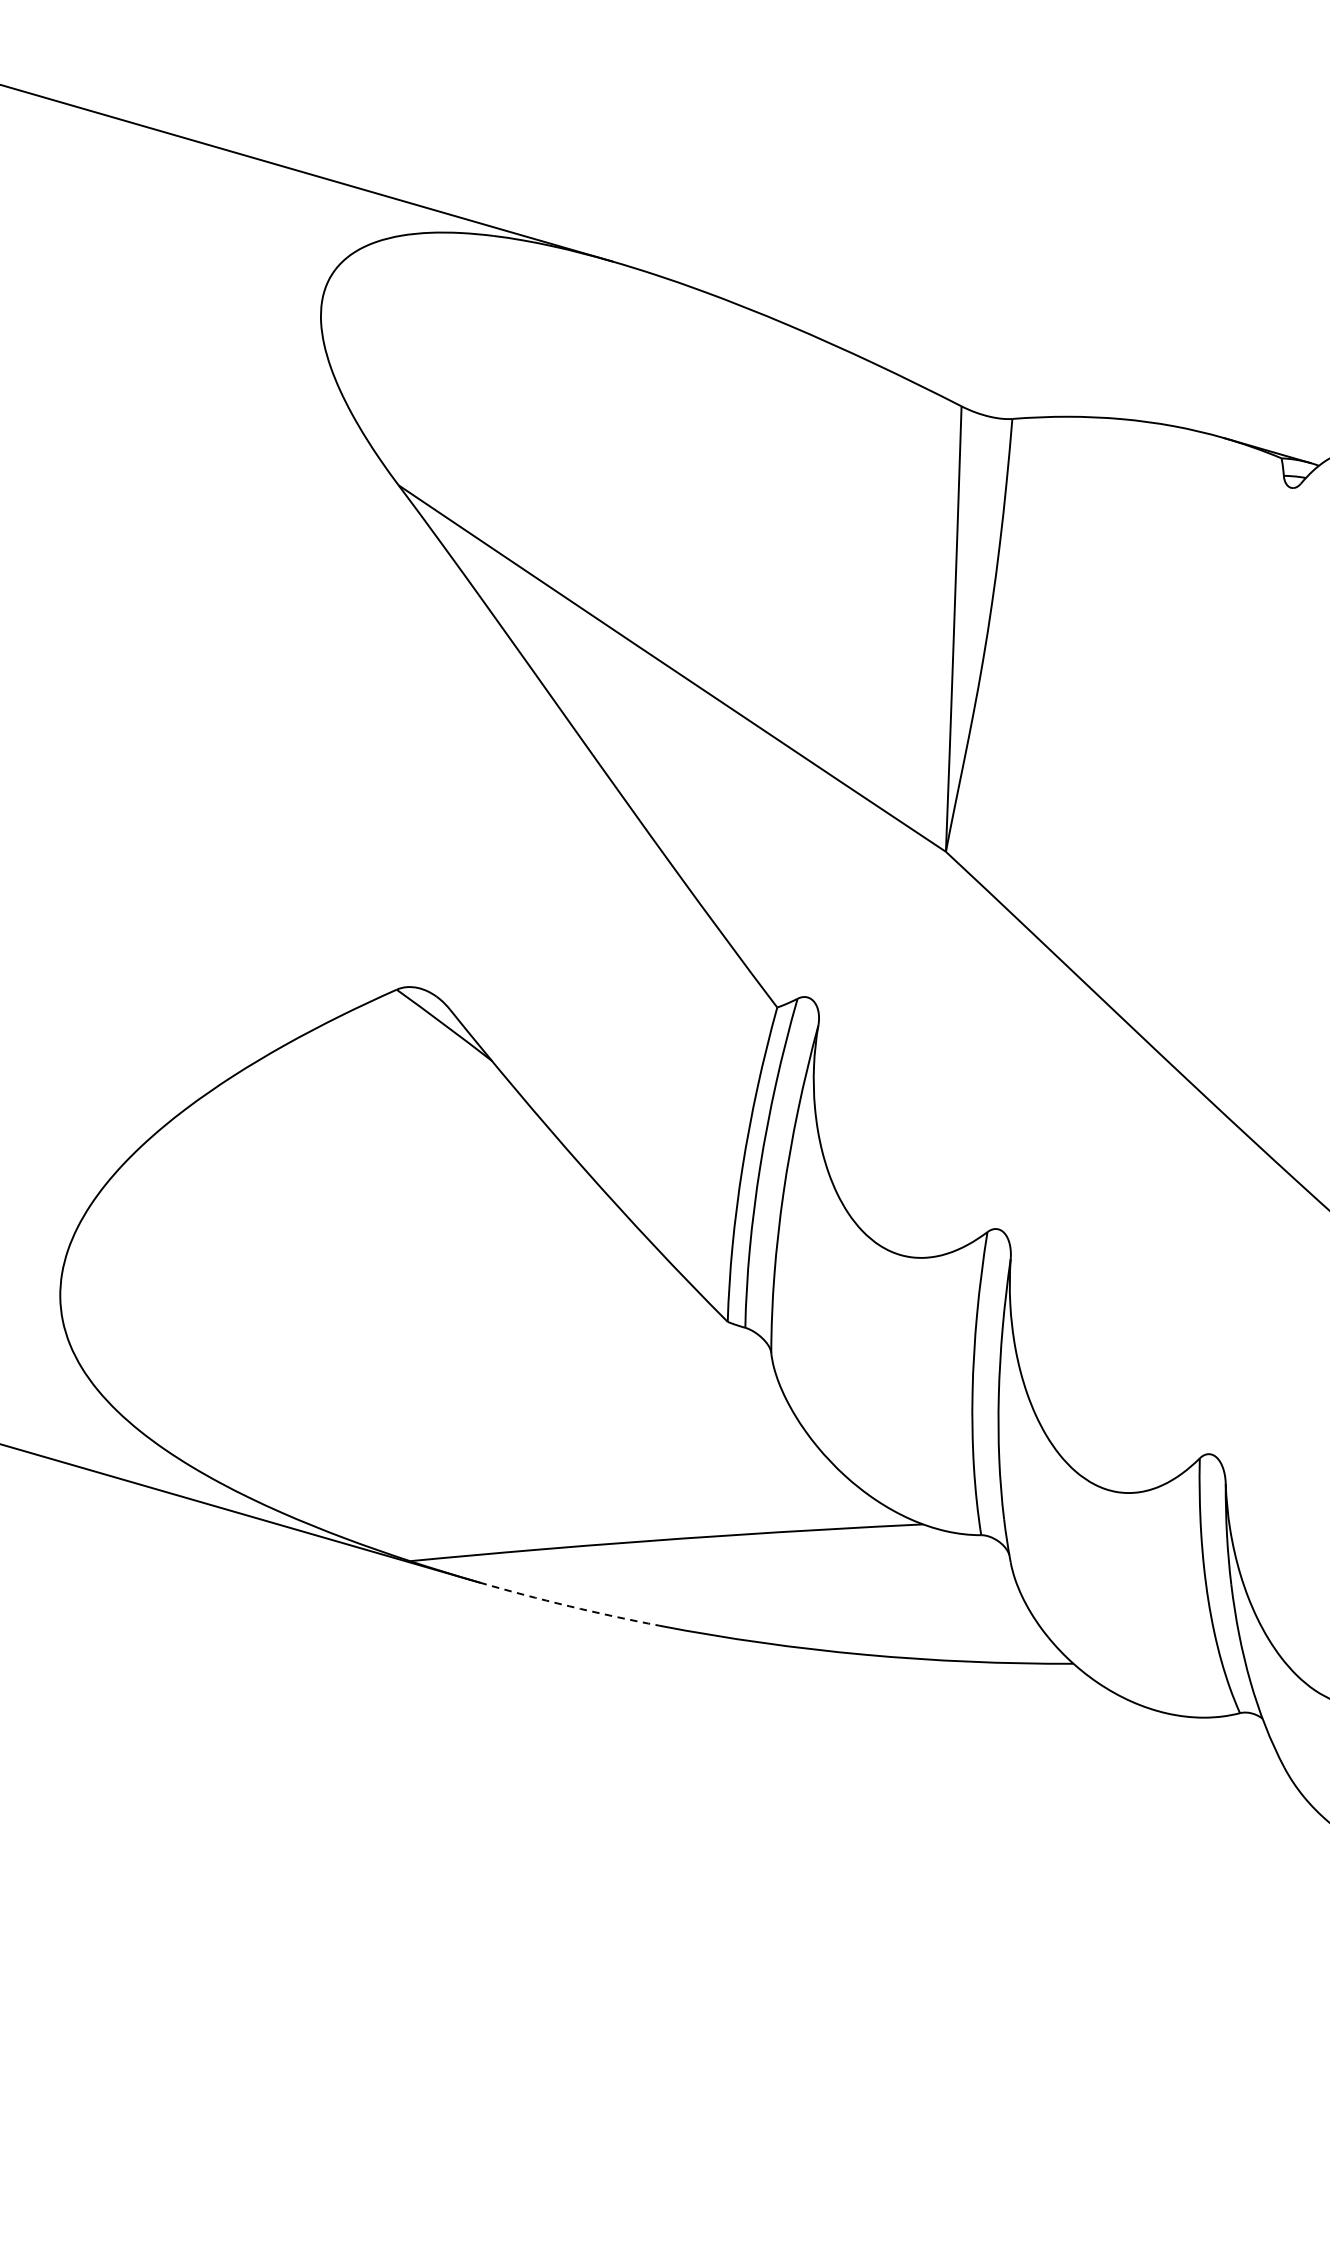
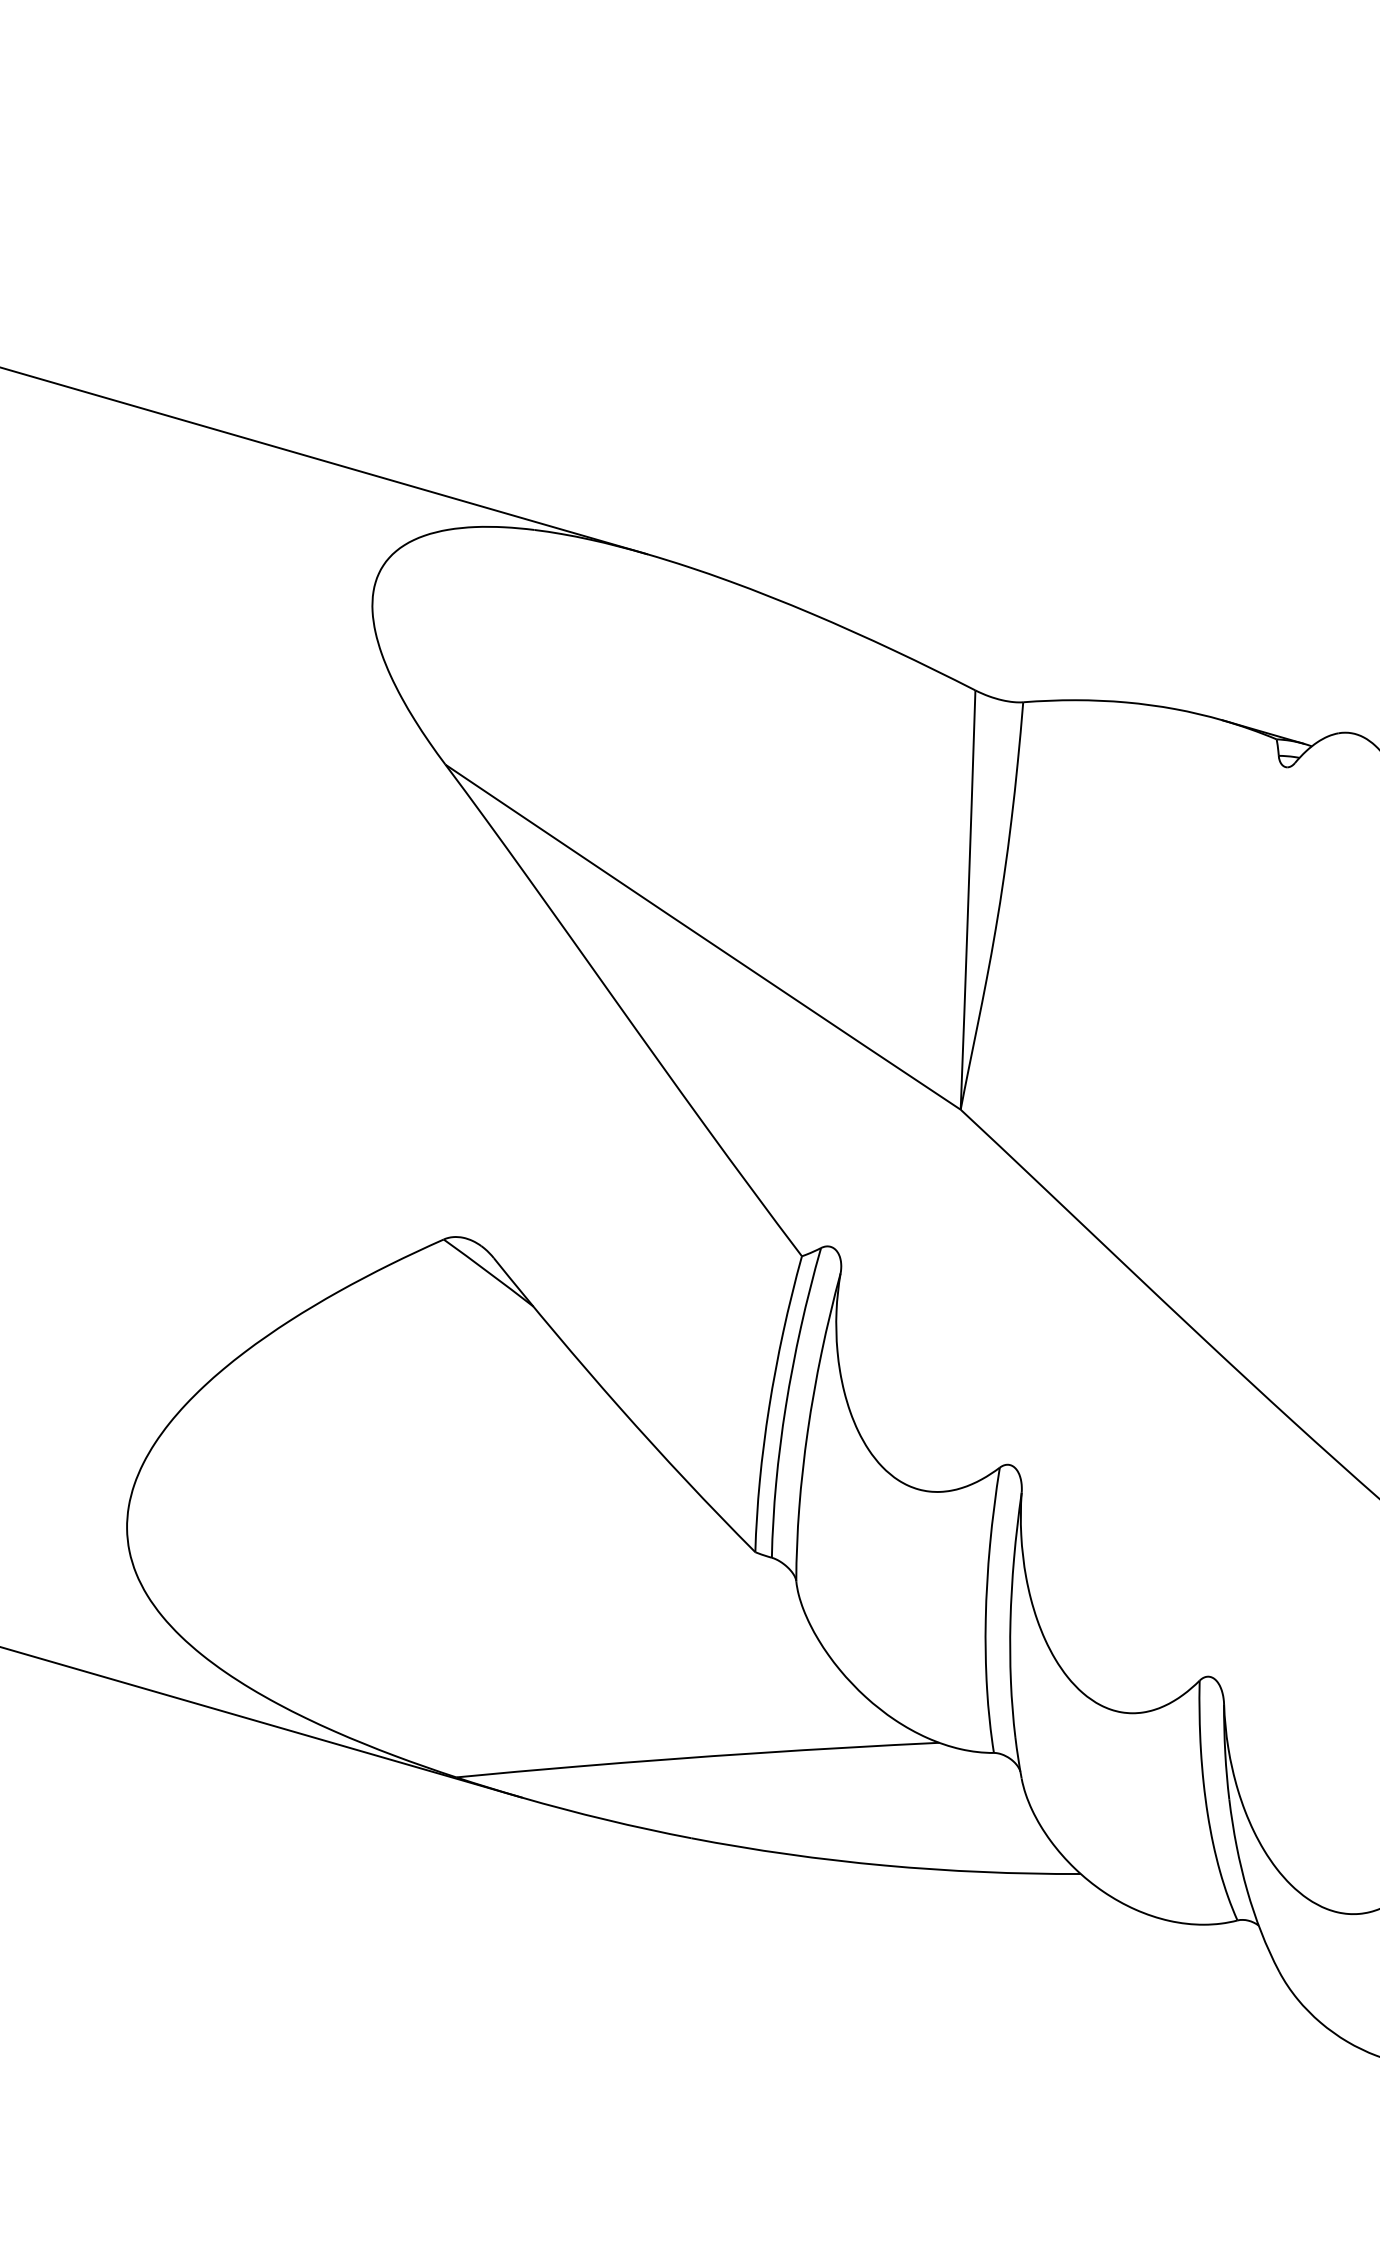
arc: (569, 1605) -> (606, 1819), dashed -> solid

